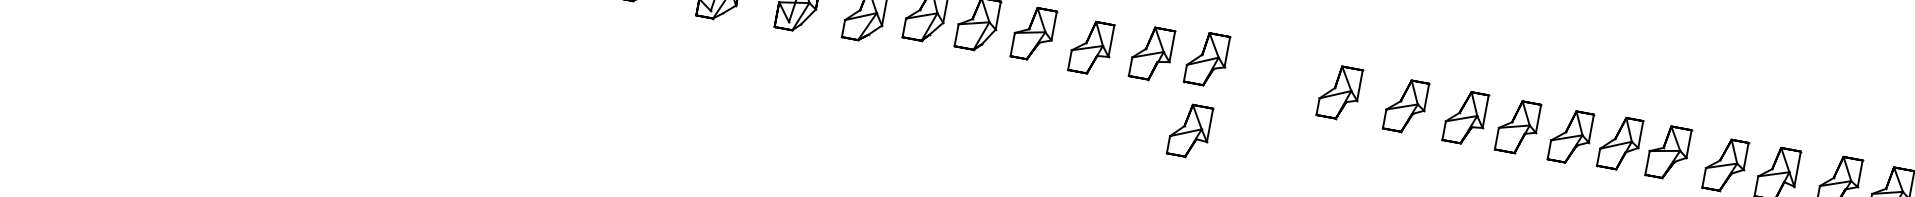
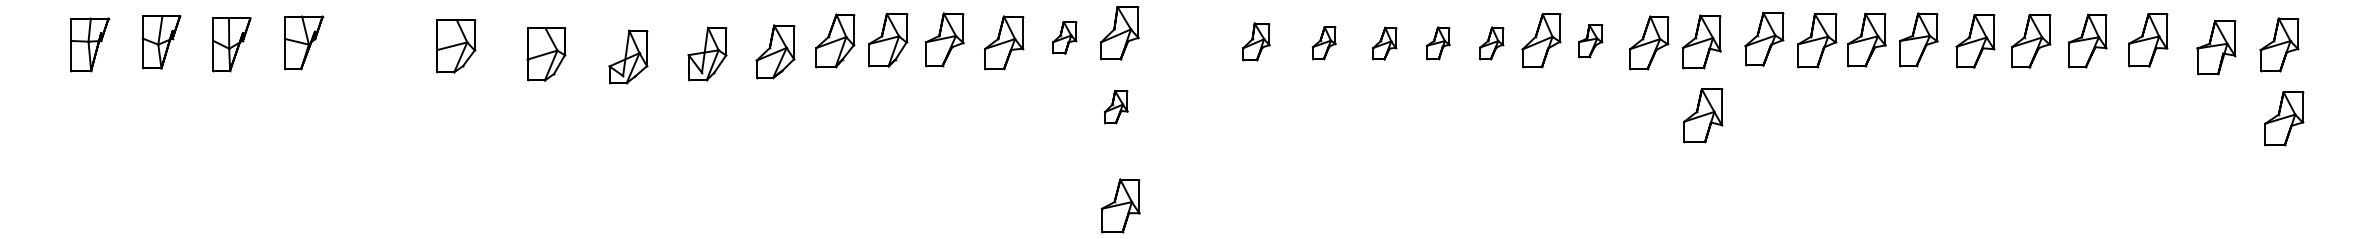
part: (1151, 53) -> (1064, 37), size x0.6
part: (1339, 92) -> (1256, 41), size x0.7
part: (1406, 105) -> (1324, 42), size x0.6
part: (1465, 117) -> (1384, 43), size x0.6
part: (1518, 127) -> (1438, 43), size x0.6
part: (1190, 130) -> (1116, 106), size x0.6
part: (1570, 137) -> (1491, 43), size x0.6
part: (1668, 152) -> (1590, 40), size x0.6

